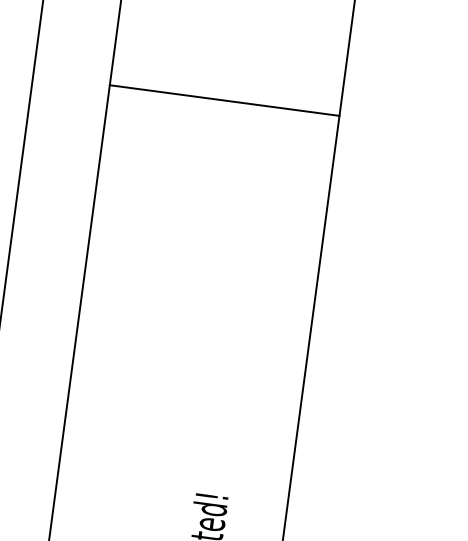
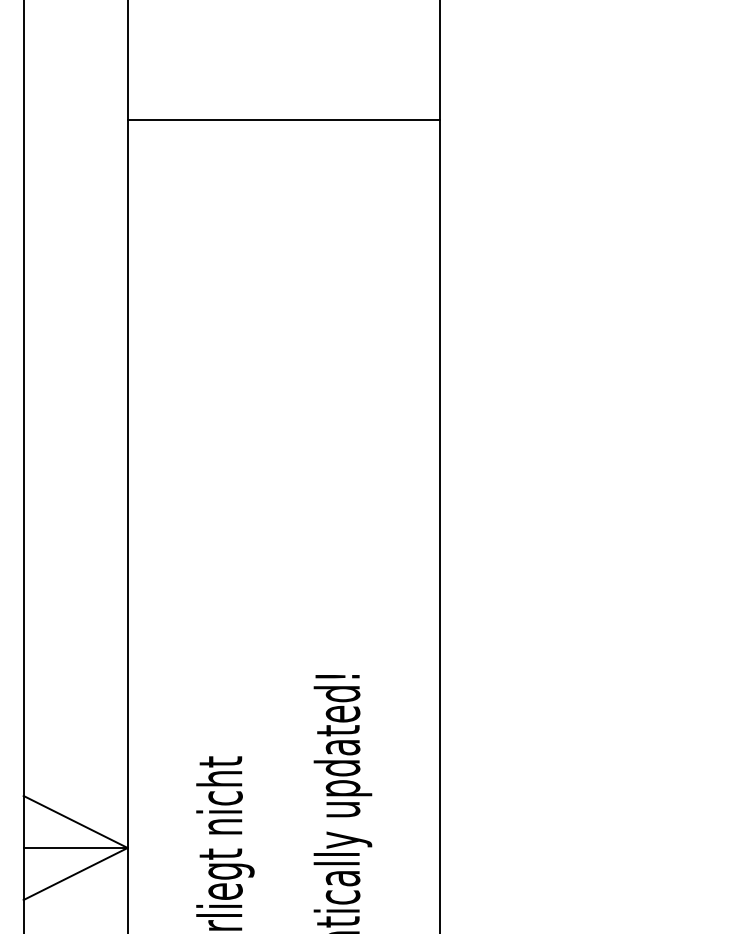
line: (224, 100) -> (283, 119), moved

